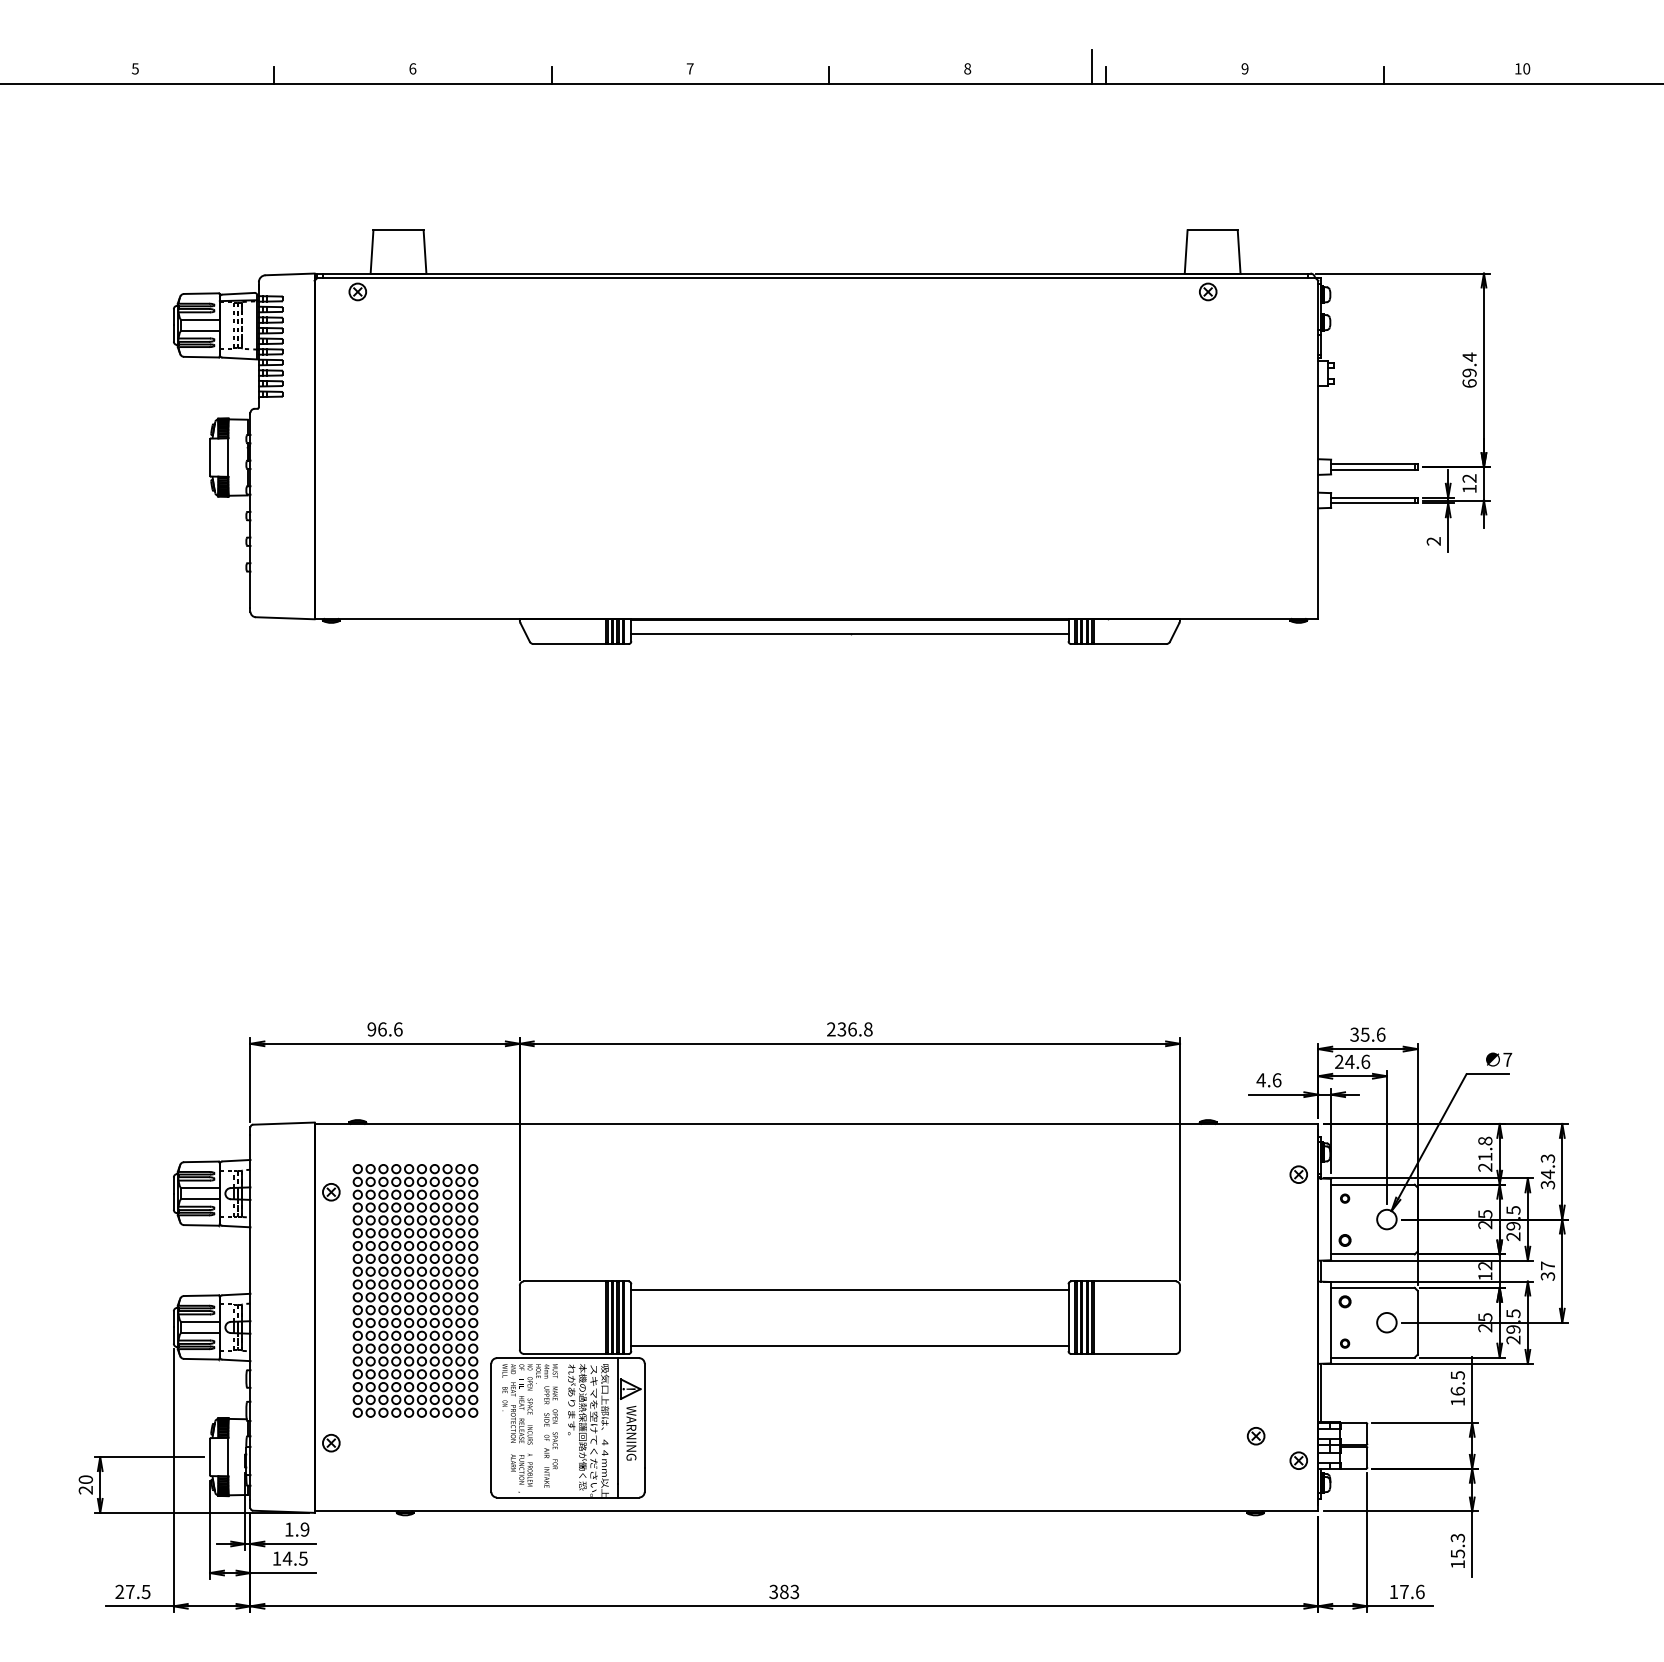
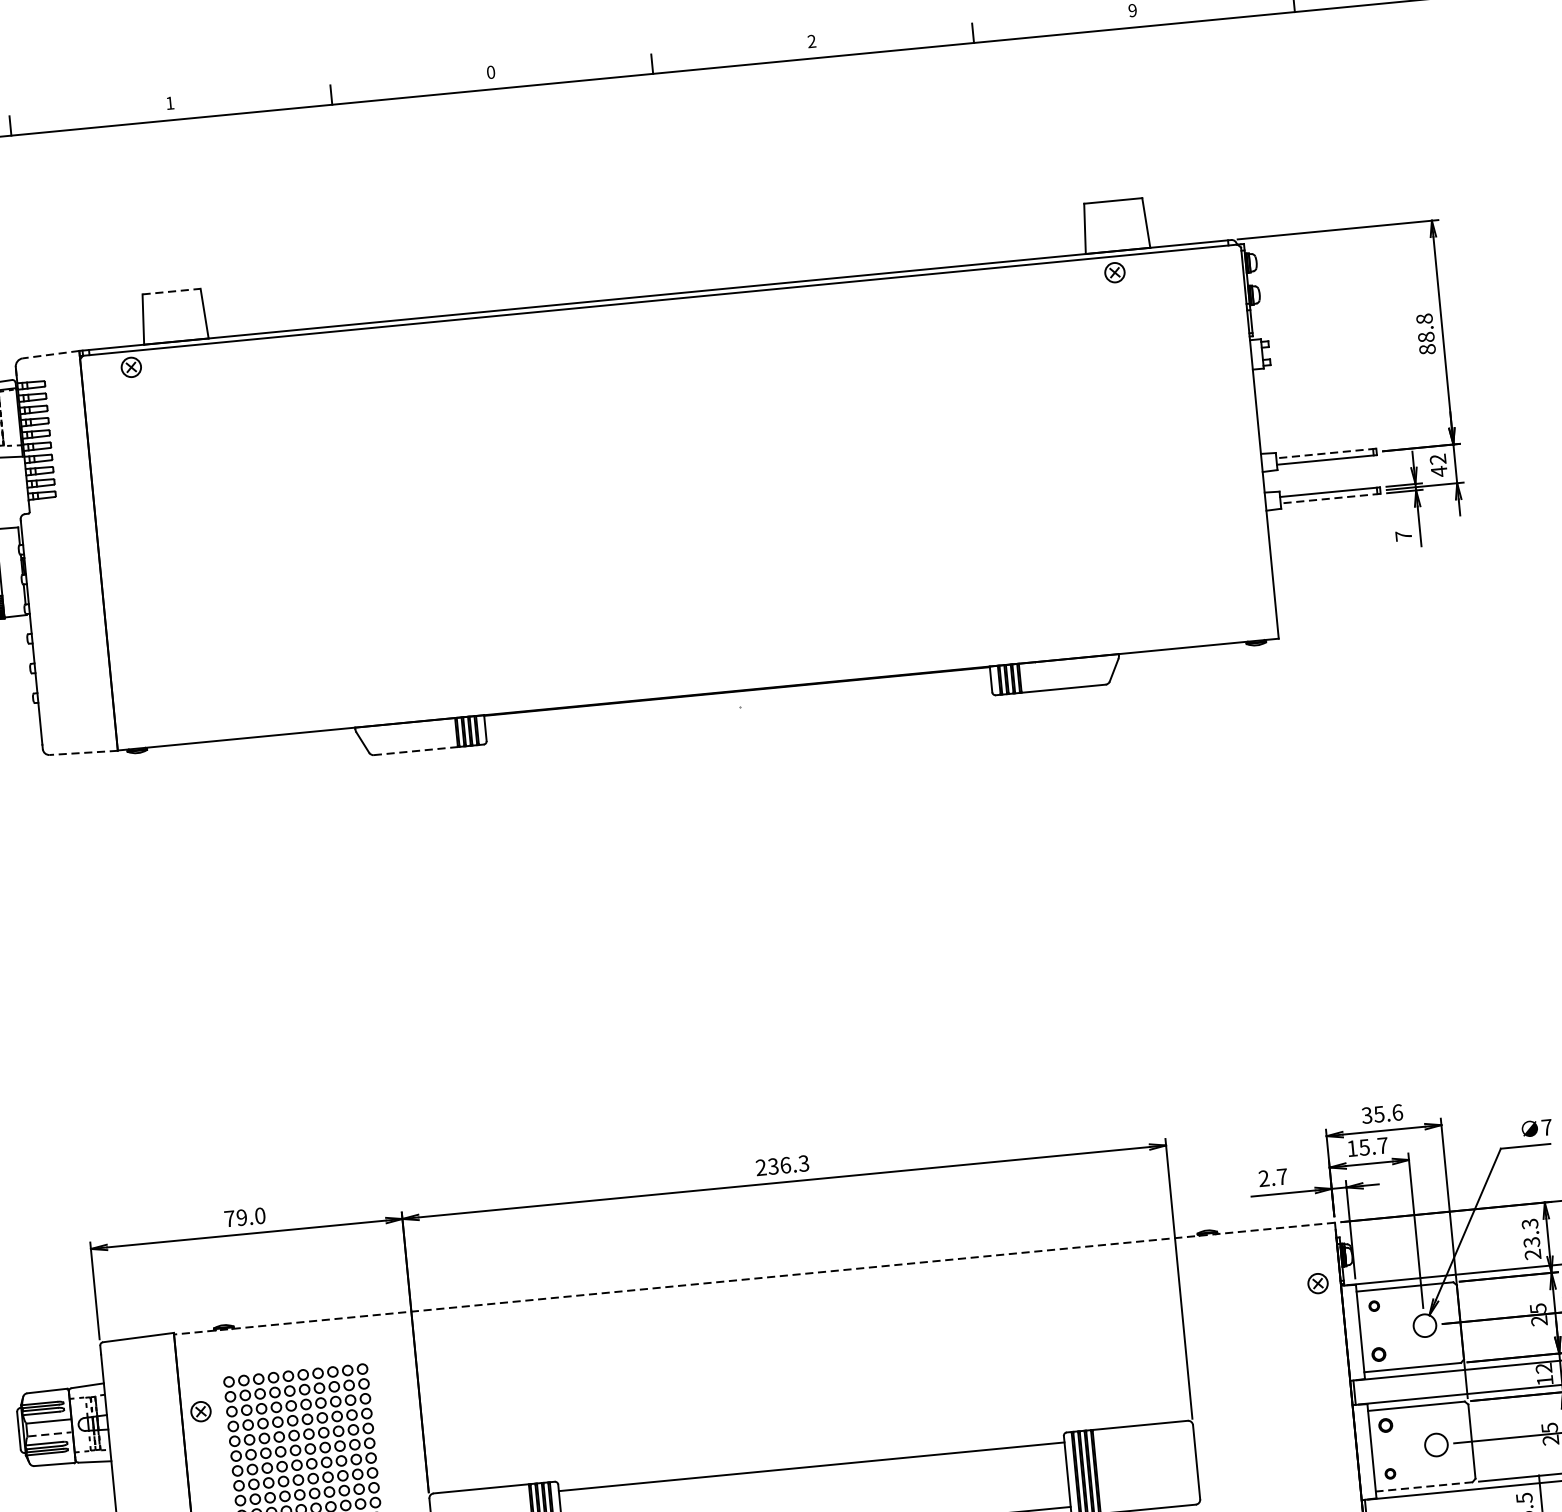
line: (1092, 66) -> (956, 24), removed
text: (412, 68) -> (169, 102), 6 -> 1
text: (689, 68) -> (490, 72), 7 -> 0
text: (967, 68) -> (811, 41), 8 -> 2
line: (399, 230) -> (172, 291), solid -> dashed
line: (290, 274) -> (51, 354), solid -> dashed
text: (1469, 369) -> (1425, 333), 69.4 -> 88.8
line: (1373, 464) -> (1325, 453), solid -> dashed
text: (1469, 488) -> (1439, 470), 12 -> 42
line: (1373, 503) -> (1329, 498), solid -> dashed
text: (1433, 541) -> (1403, 536), 2 -> 7
line: (284, 618) -> (82, 753), solid -> dashed
line: (849, 633) -> (738, 707), removed
line: (570, 644) -> (416, 751), solid -> dashed
text: (384, 1029) -> (244, 1217), 96.6 -> 79.0
text: (867, 1029) -> (803, 1163), 236.8 -> 236.3
text: (1352, 1061) -> (1367, 1146), 24.6 -> 15.7
text: (1268, 1080) -> (1272, 1178), 4.6 -> 2.7
line: (816, 1123) -> (754, 1278), solid -> dashed
text: (1485, 1148) -> (1531, 1232), 21.8 -> 23.3
line: (200, 1199) -> (50, 1434), solid -> dashed
line: (1372, 1357) -> (1423, 1486), solid -> dashed

